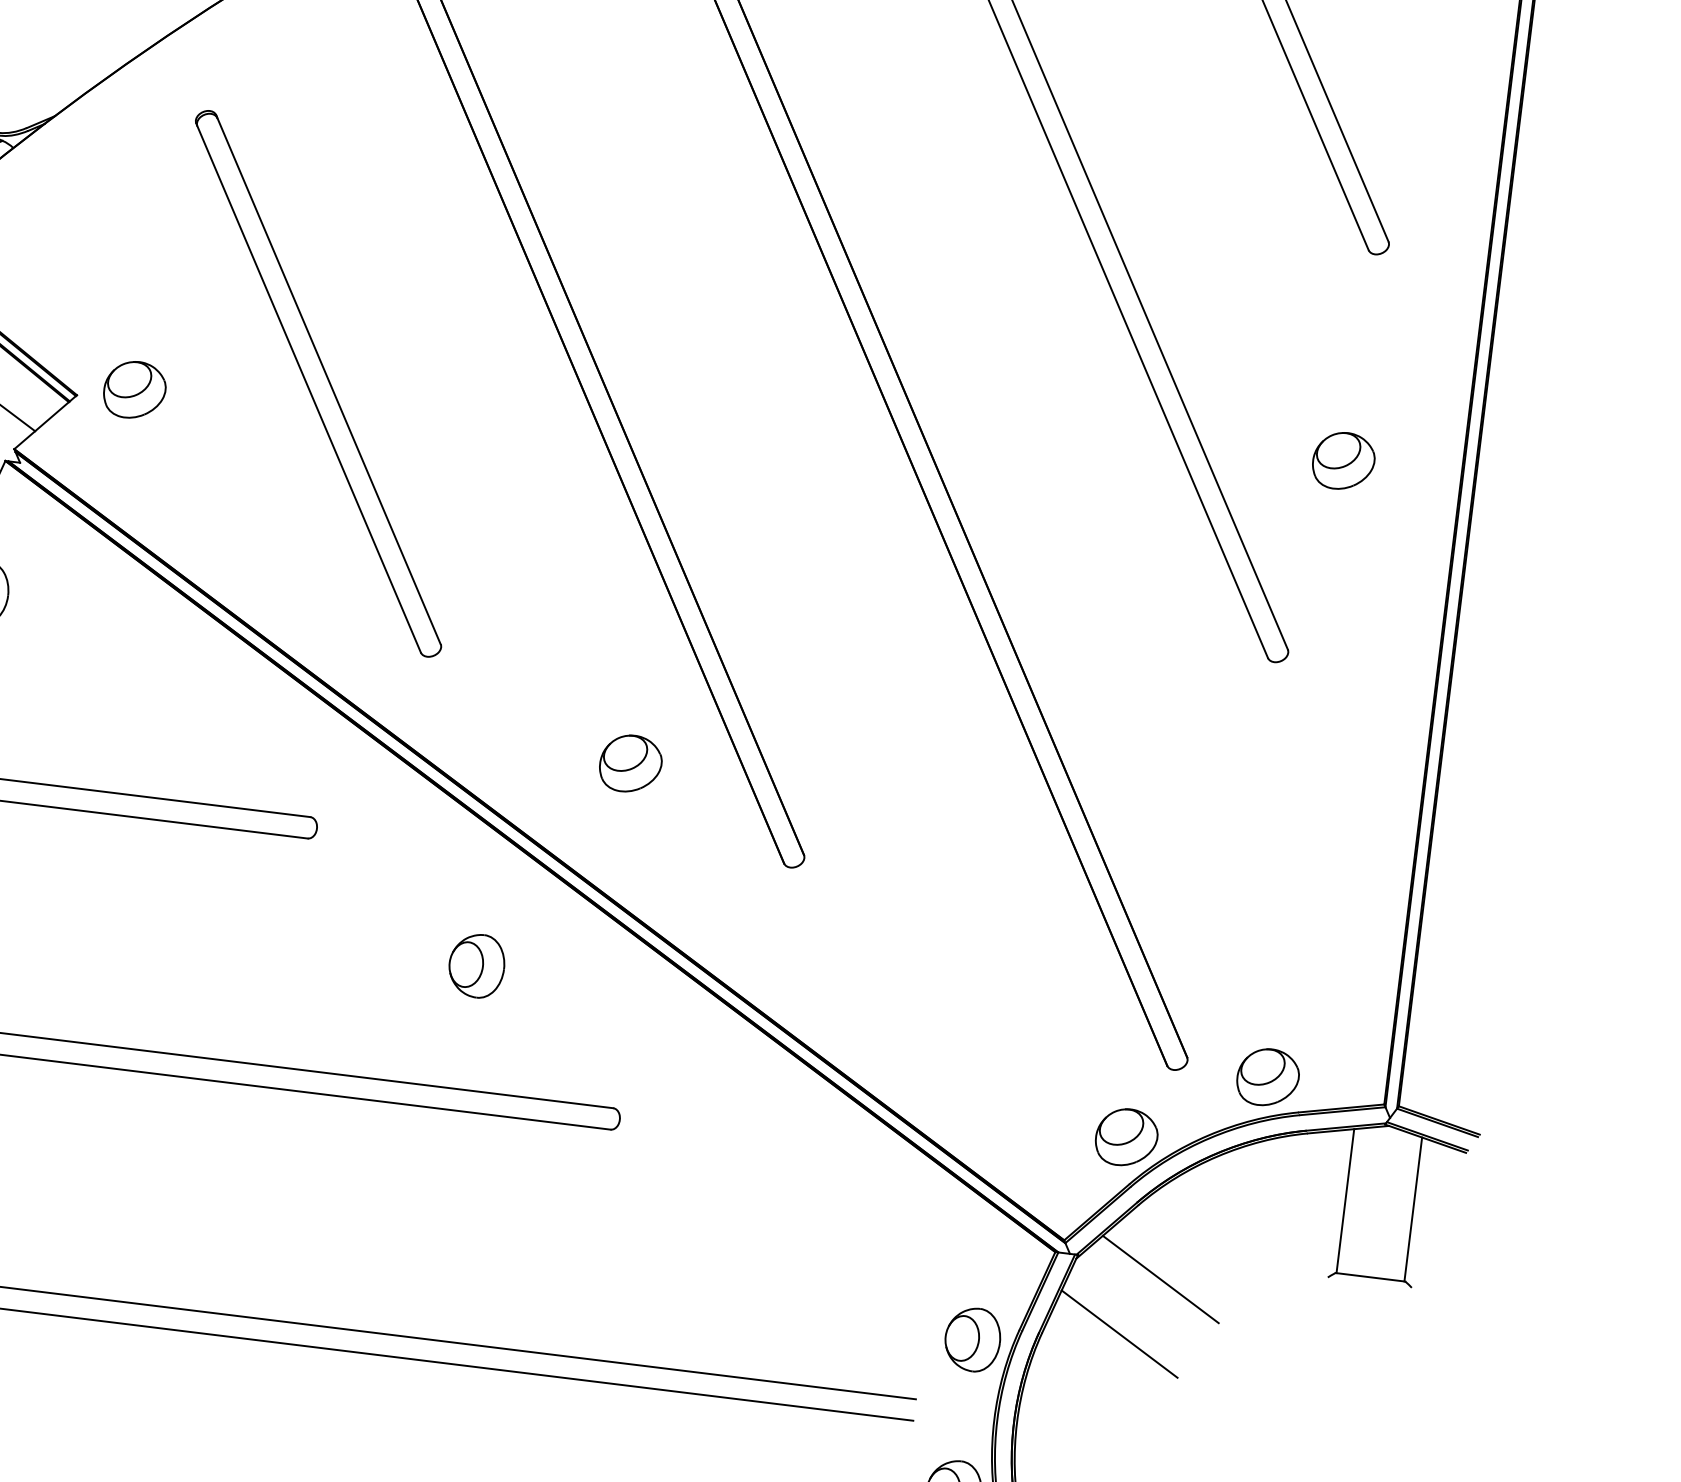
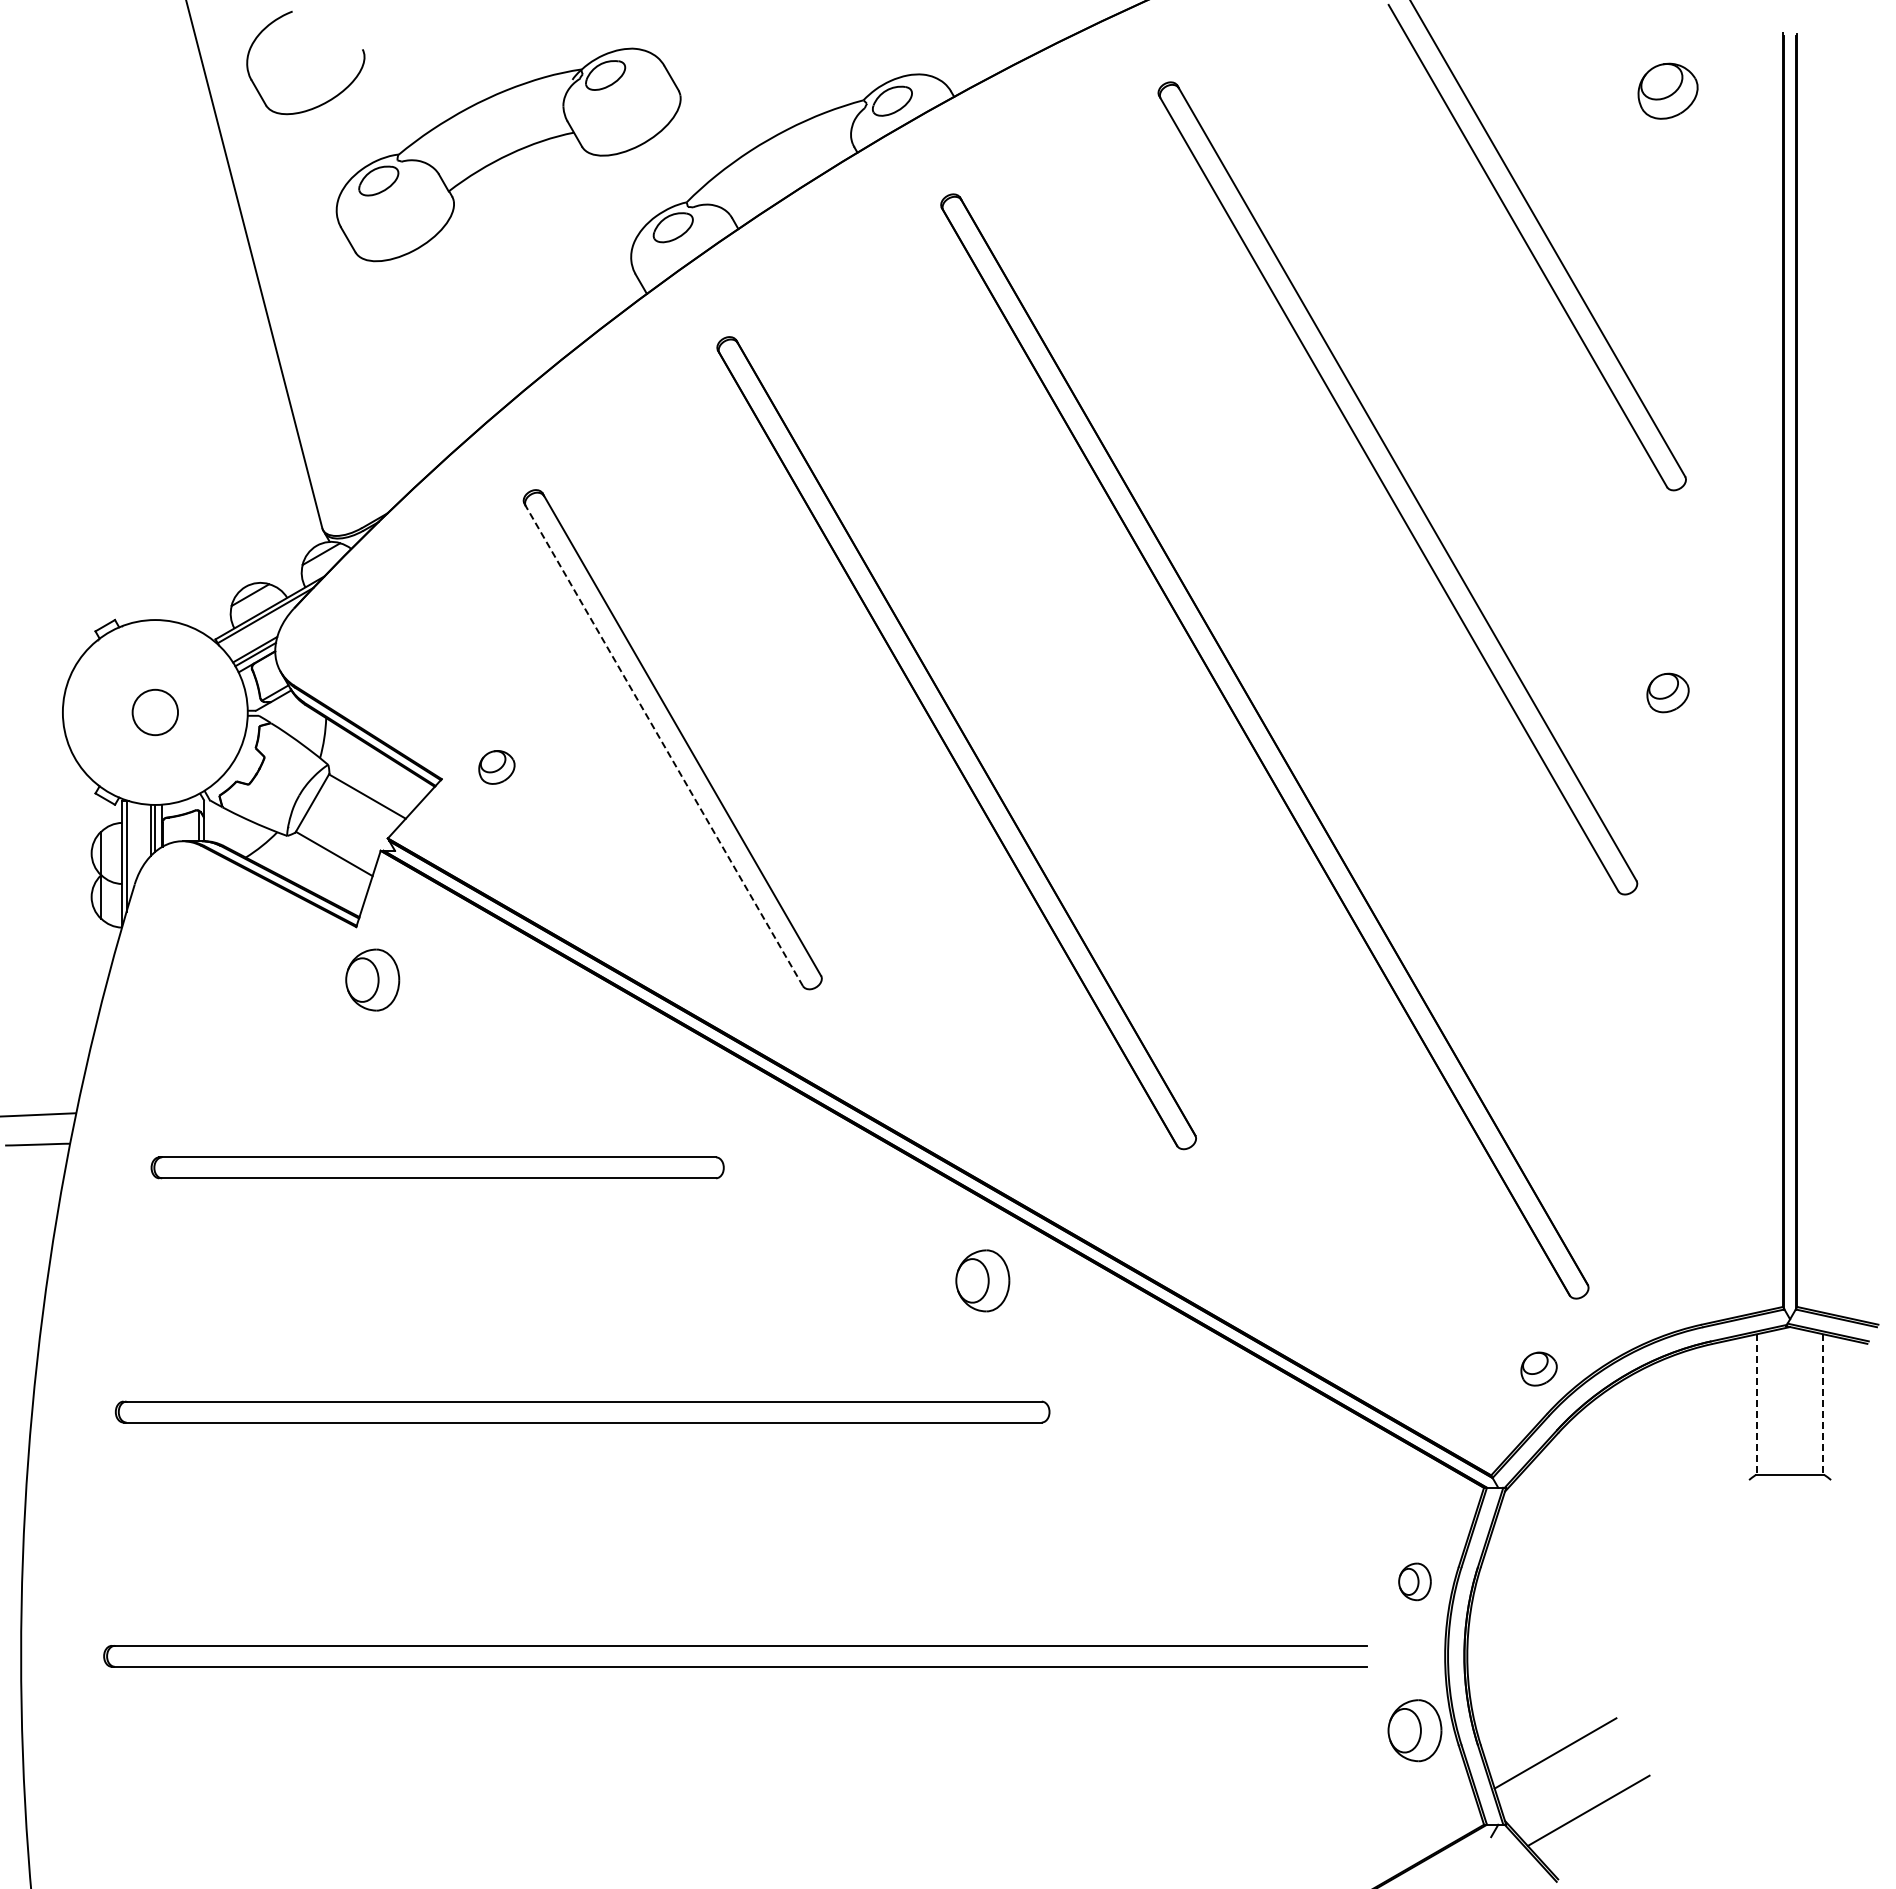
line: (308, 388) -> (663, 745), solid -> dashed
part: (134, 390) -> (496, 767), size x0.6
part: (1343, 460) -> (1667, 692), size x0.7
part: (630, 762) -> (1017, 1067), removed
part: (476, 965) -> (982, 1280), moved
part: (1267, 1077) -> (1667, 1294), removed
part: (1126, 1136) -> (1538, 1368), size x0.6
line: (1344, 1202) -> (1756, 1405), solid -> dashed
line: (1413, 1210) -> (1823, 1405), solid -> dashed
line: (1160, 1279) -> (1588, 1501), removed
line: (1119, 1333) -> (1555, 1558), removed
part: (972, 1339) -> (1414, 1581), size x0.6

